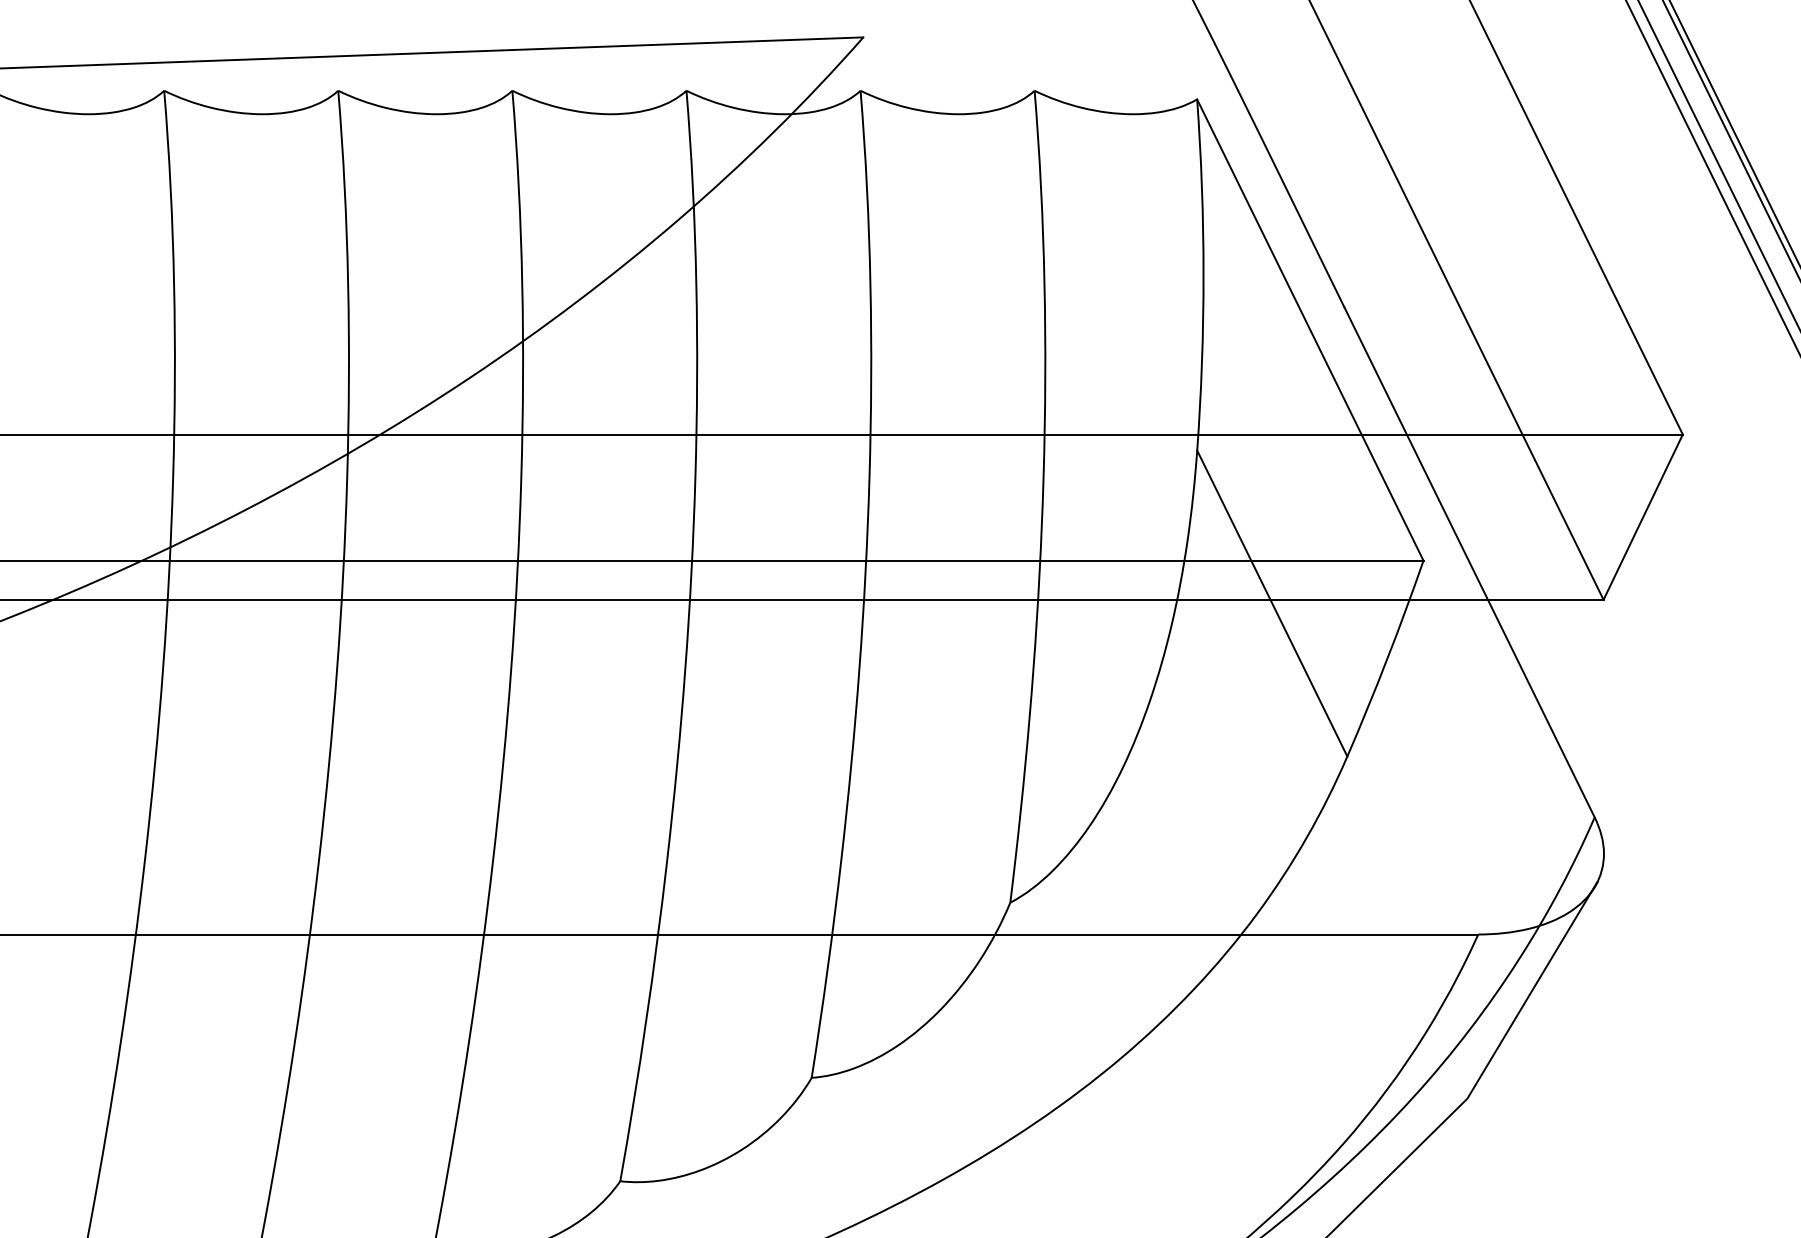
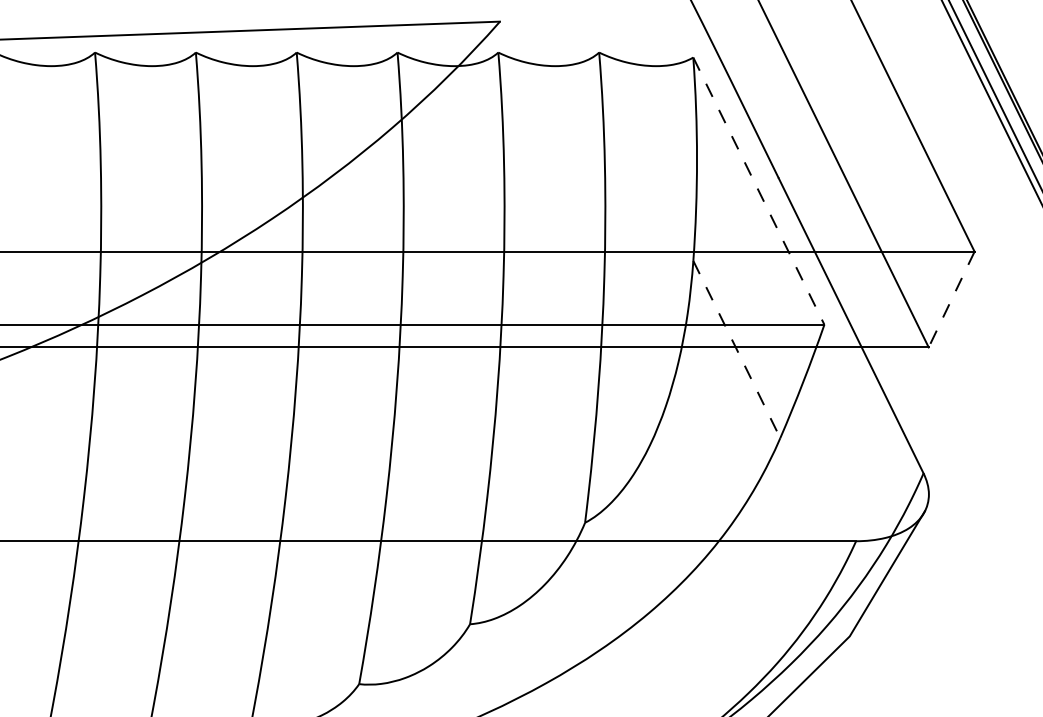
line: (1309, 330) -> (758, 191), solid -> dashed
line: (1642, 517) -> (951, 299), solid -> dashed
line: (1271, 603) -> (736, 349), solid -> dashed

